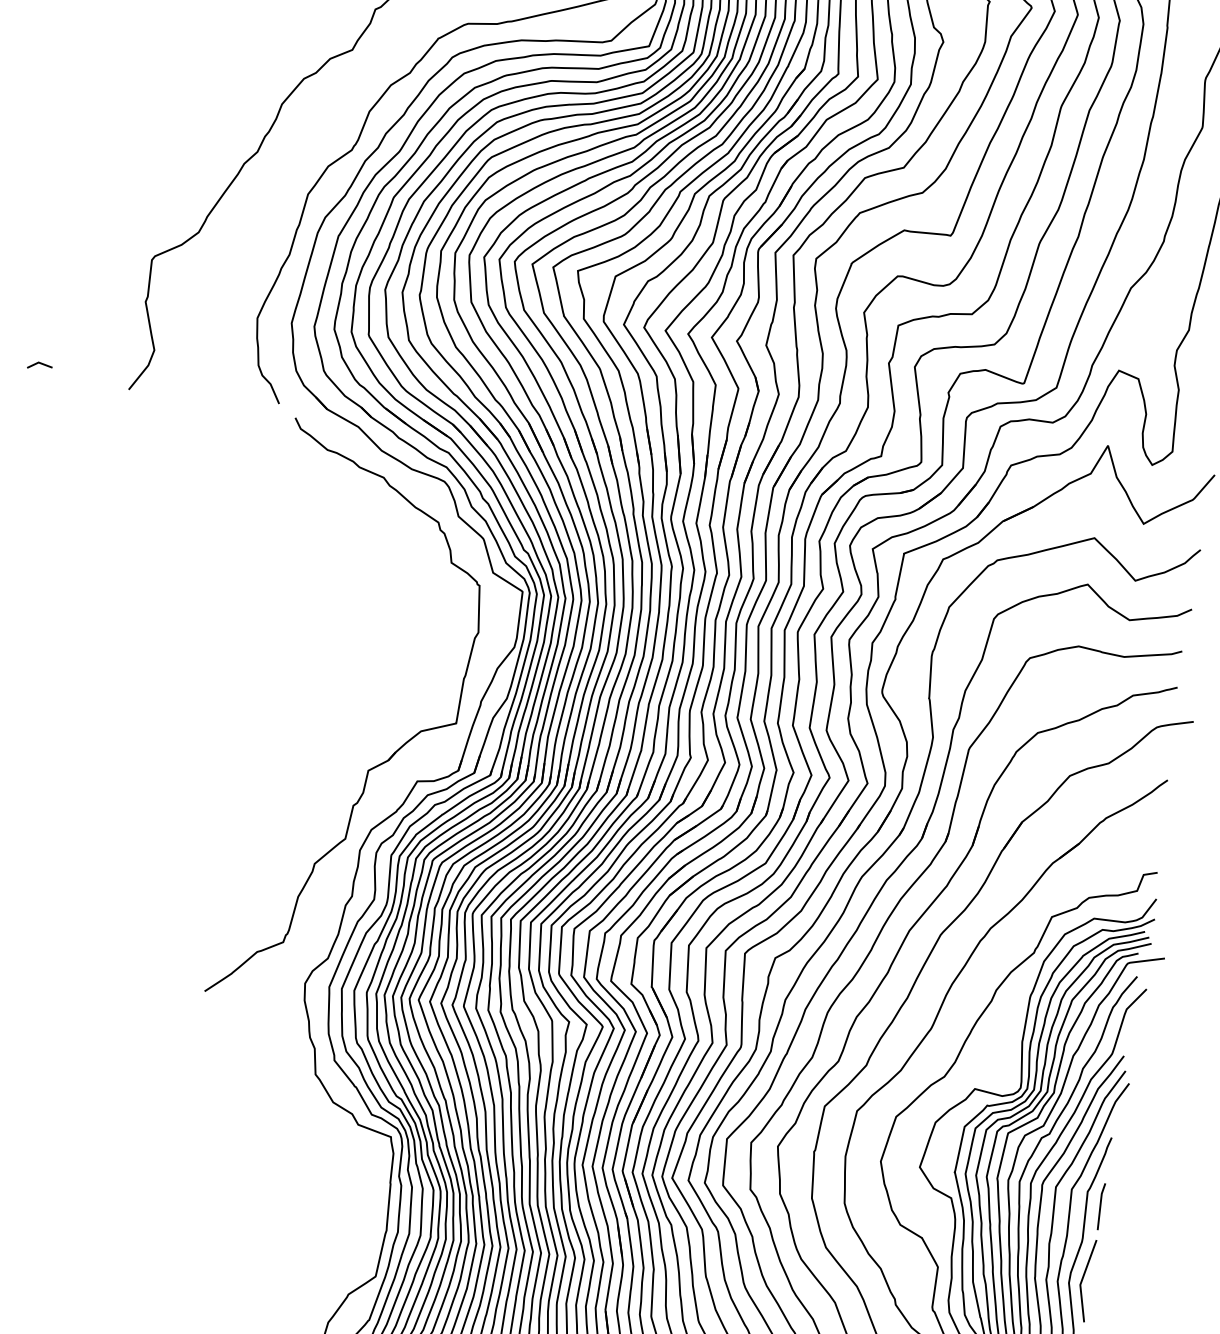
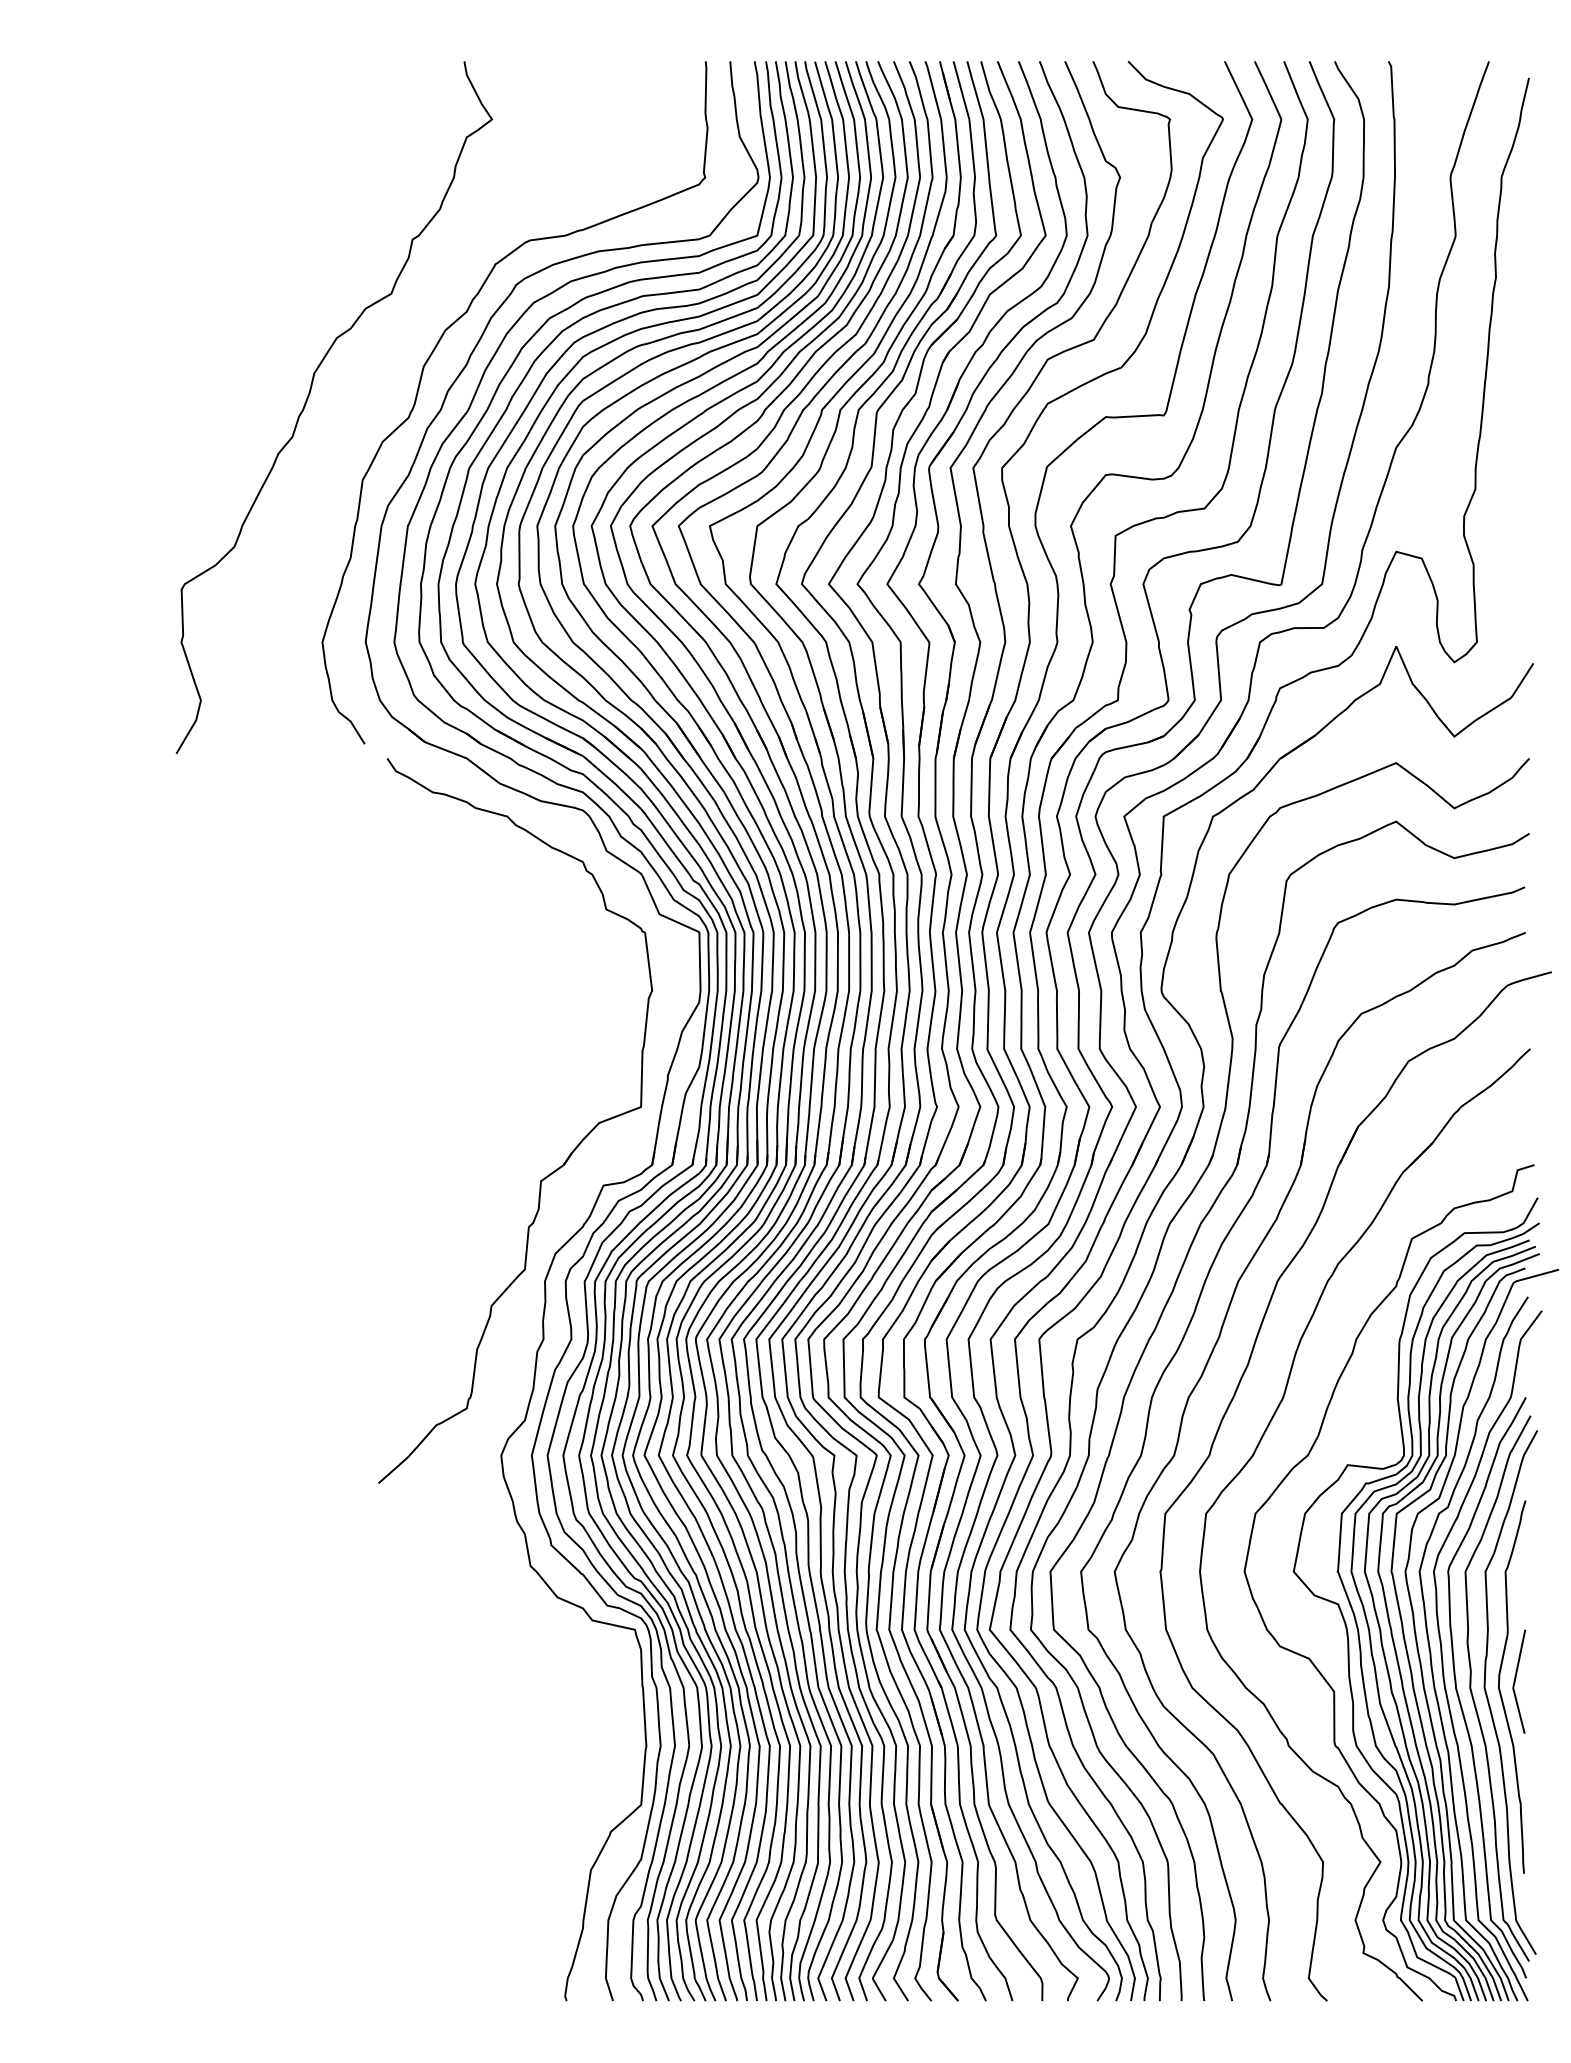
line: (41, 364) -> (64, 738), removed
line: (1100, 1206) -> (1524, 1587), removed

